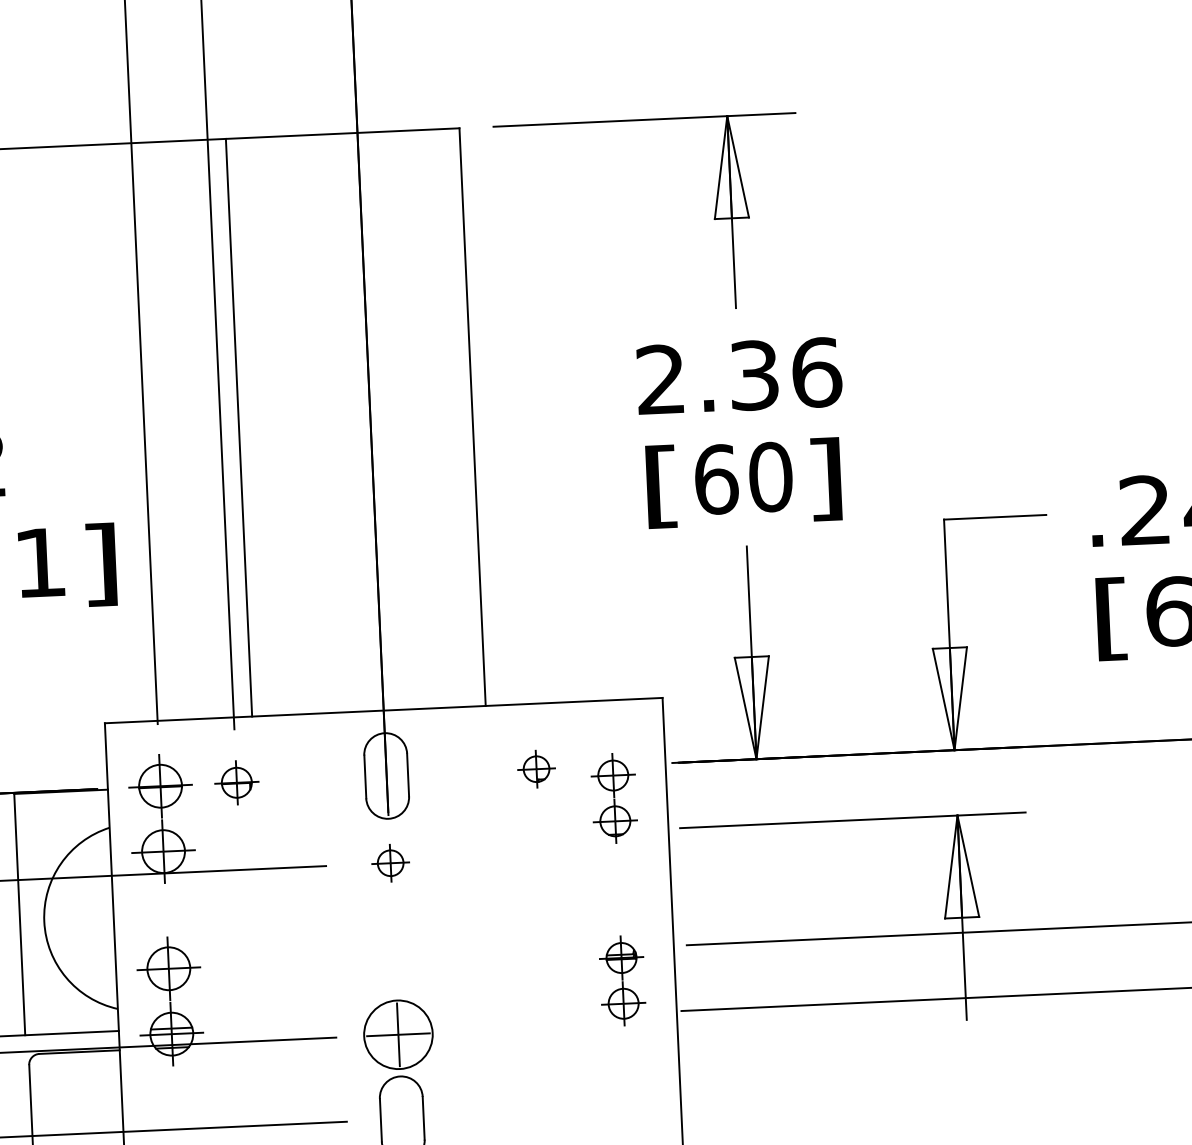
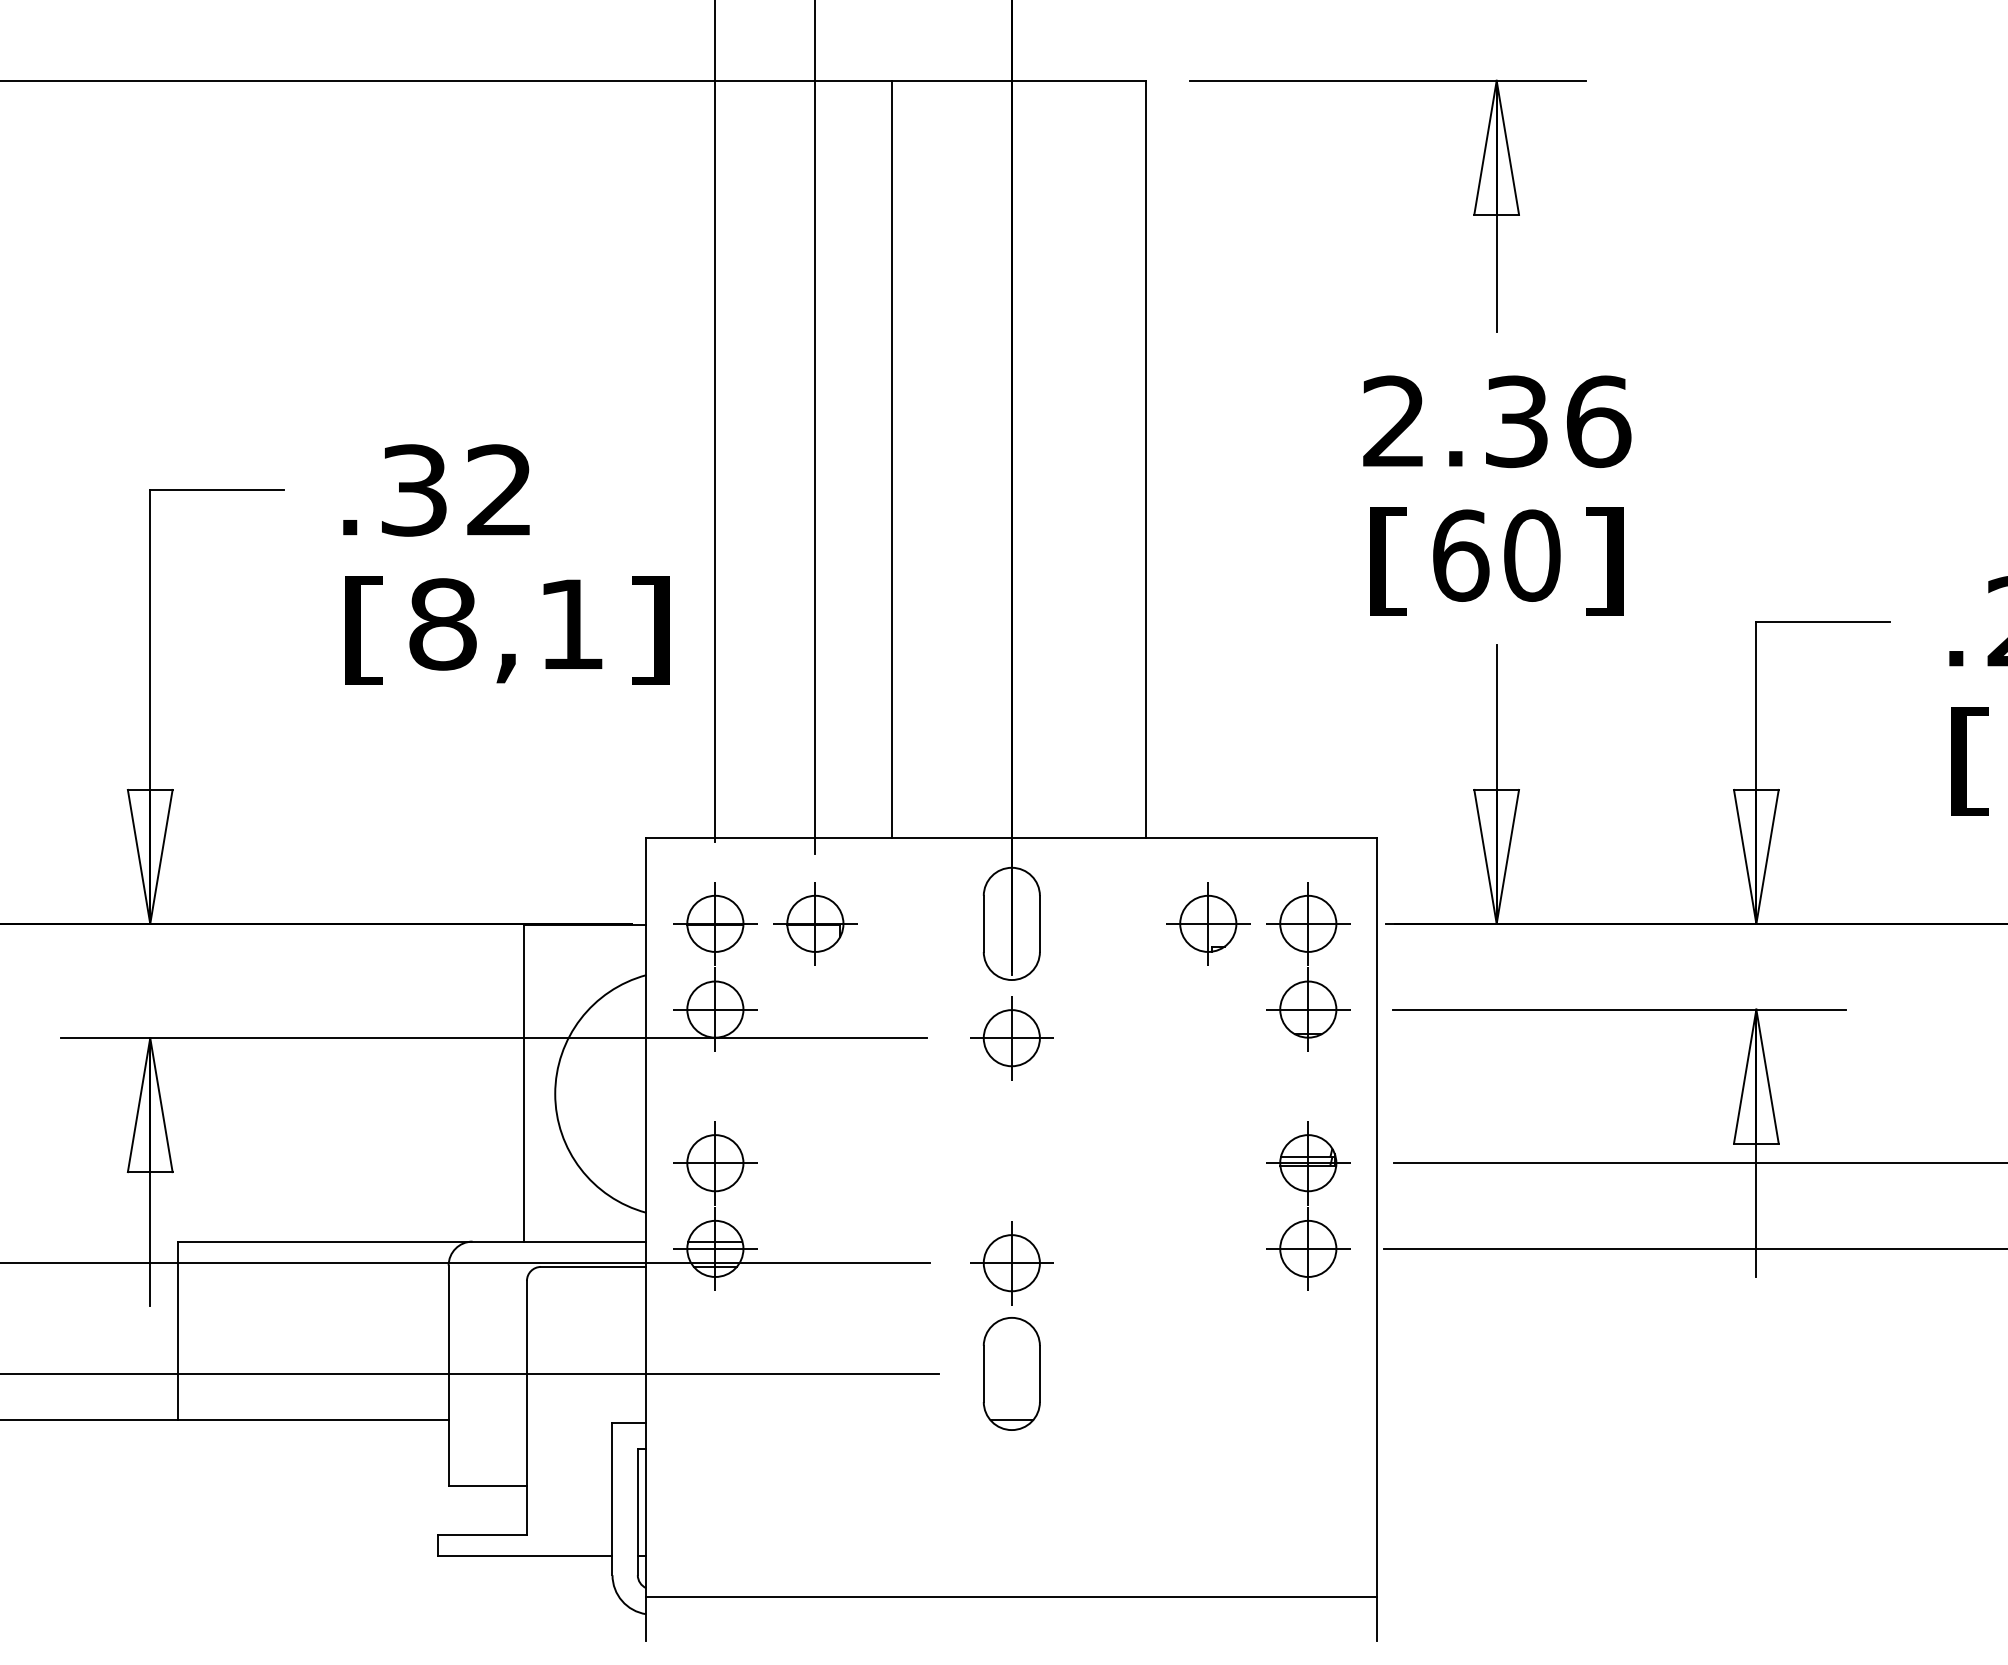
line: (239, 427) -> (892, 459), moved
part: (536, 768) -> (1208, 923), size x1.67
part: (236, 782) -> (815, 923), size x1.43
part: (614, 798) -> (1308, 966), size x1.43
part: (390, 863) -> (1011, 1038), size x1.67
part: (622, 980) -> (1308, 1205), size x1.43
circle: (398, 1035) -> (1011, 1263), size x0.62

